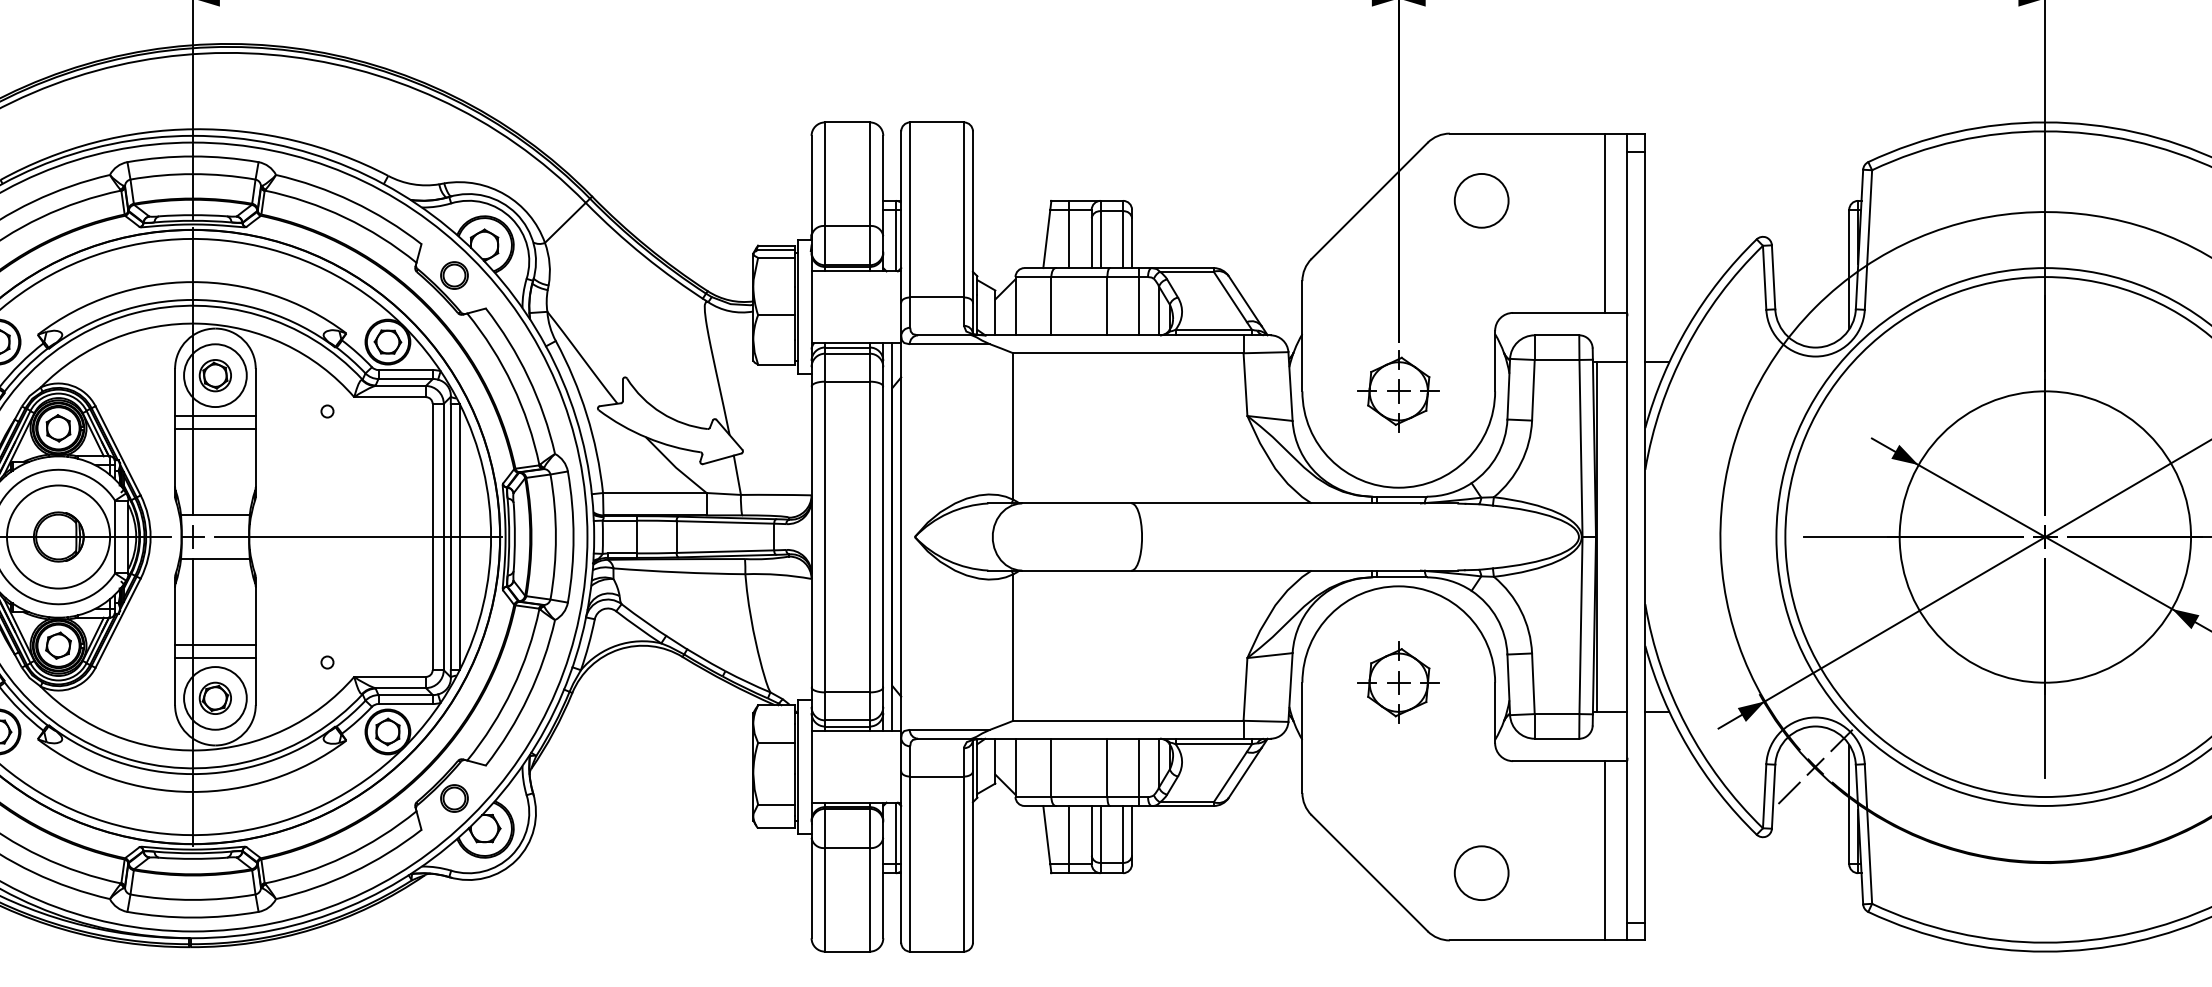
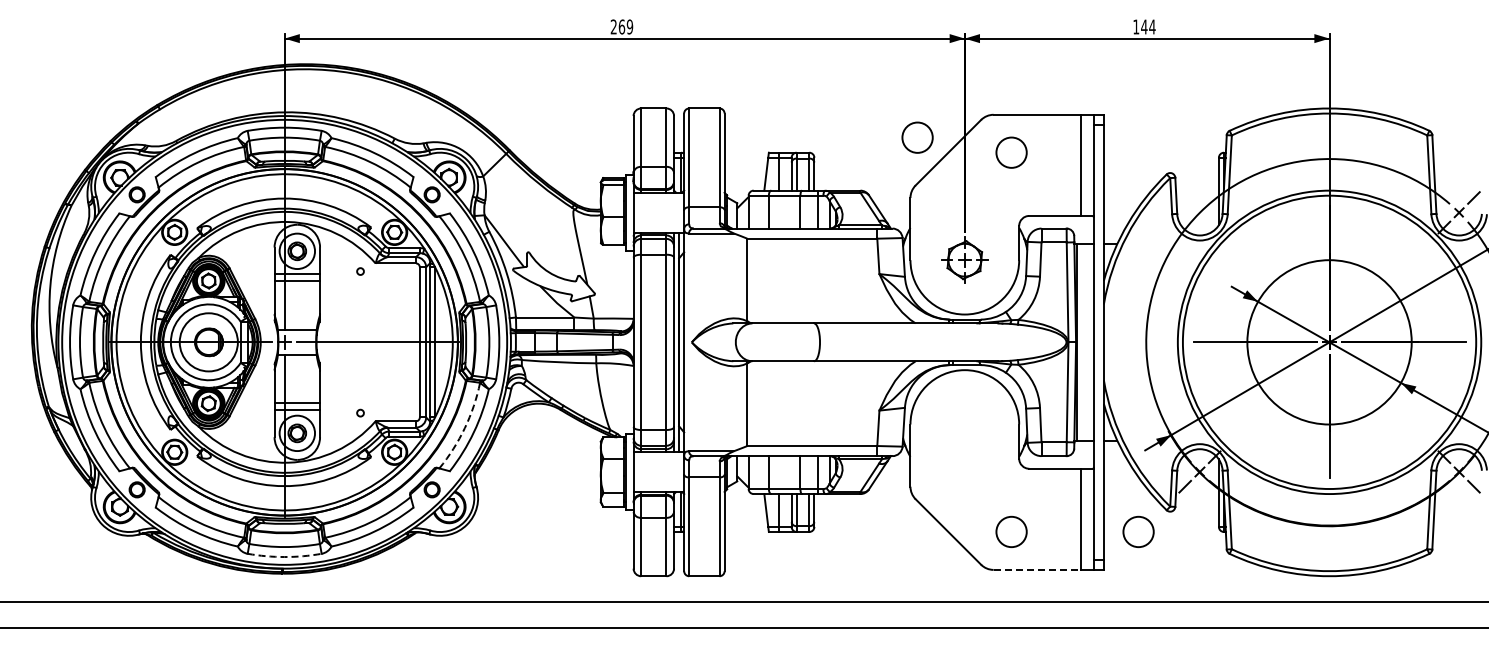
circle: (1314, 173) -> (917, 137), added
part: (1398, 682) -> (964, 424), removed
arc: (511, 689) -> (464, 428), solid -> dashed
circle: (1706, 872) -> (1138, 531), added
arc: (192, 918) -> (284, 557), solid -> dashed
line: (1527, 939) -> (1037, 569), solid -> dashed

